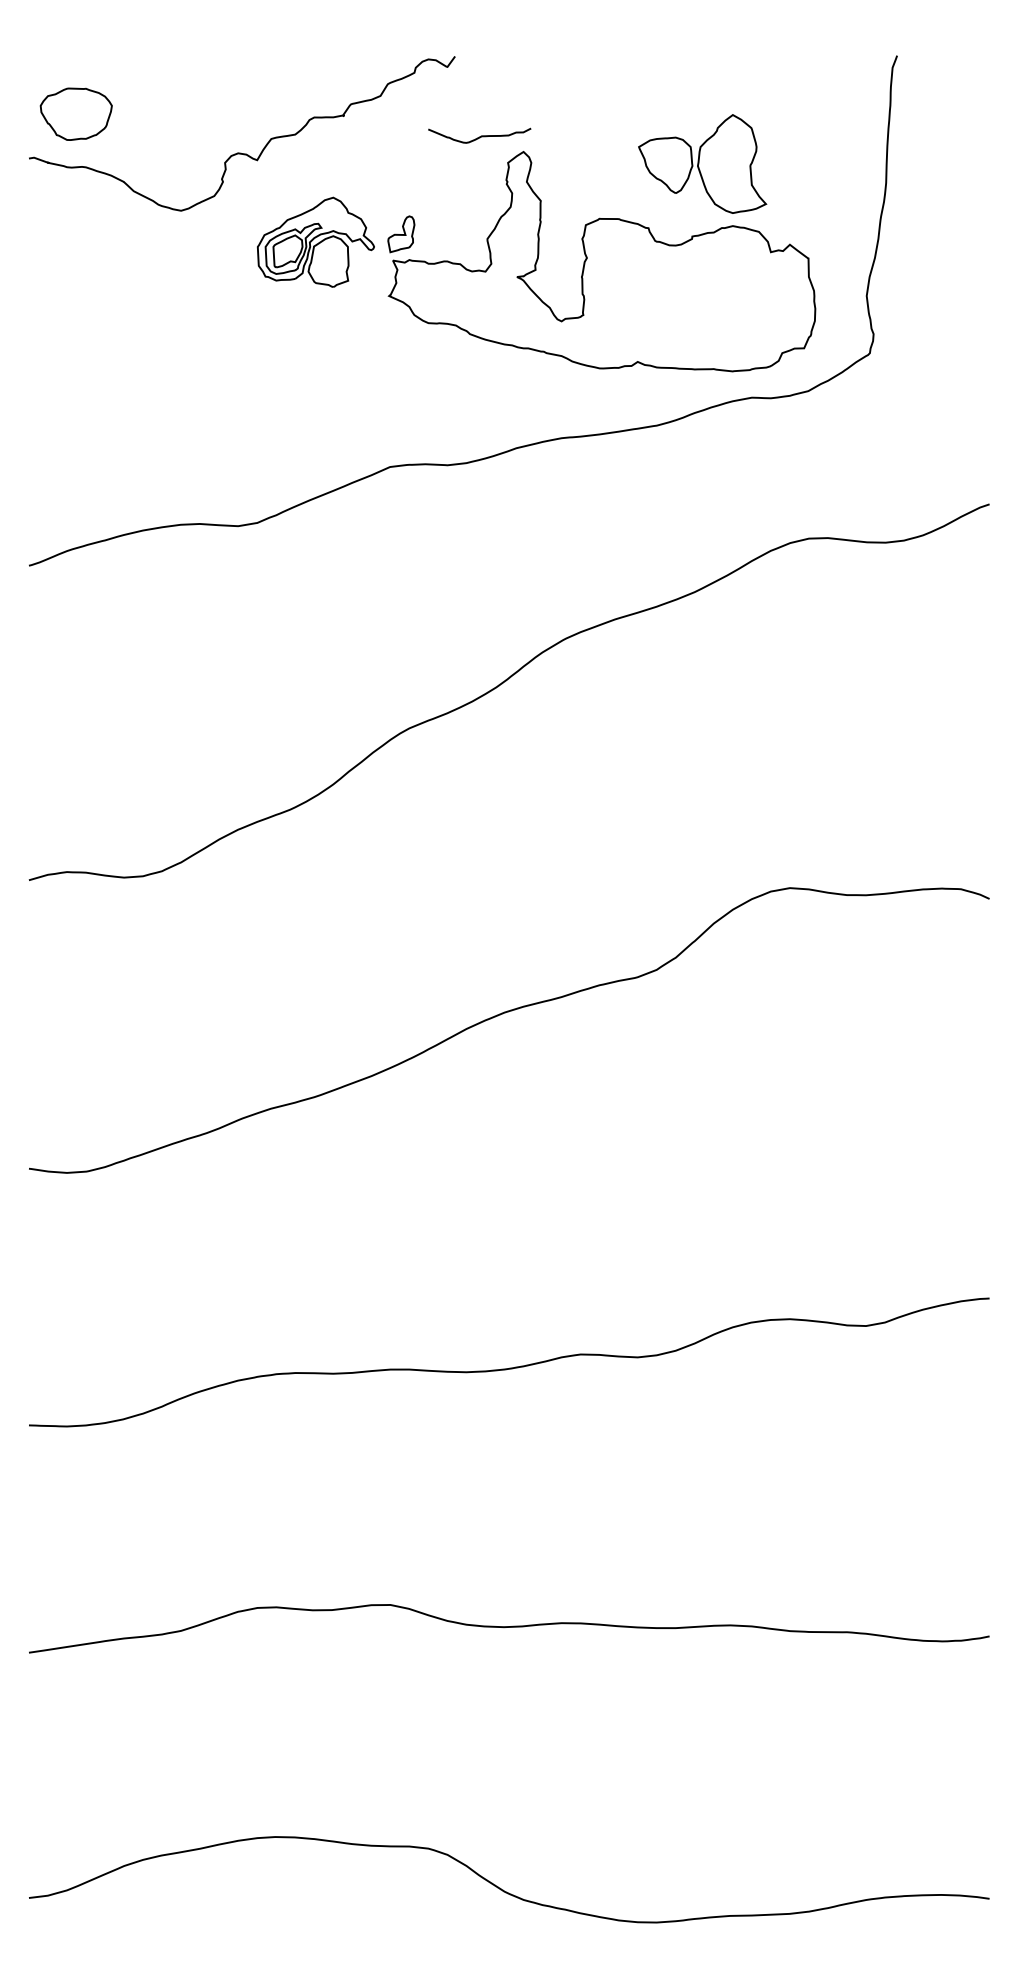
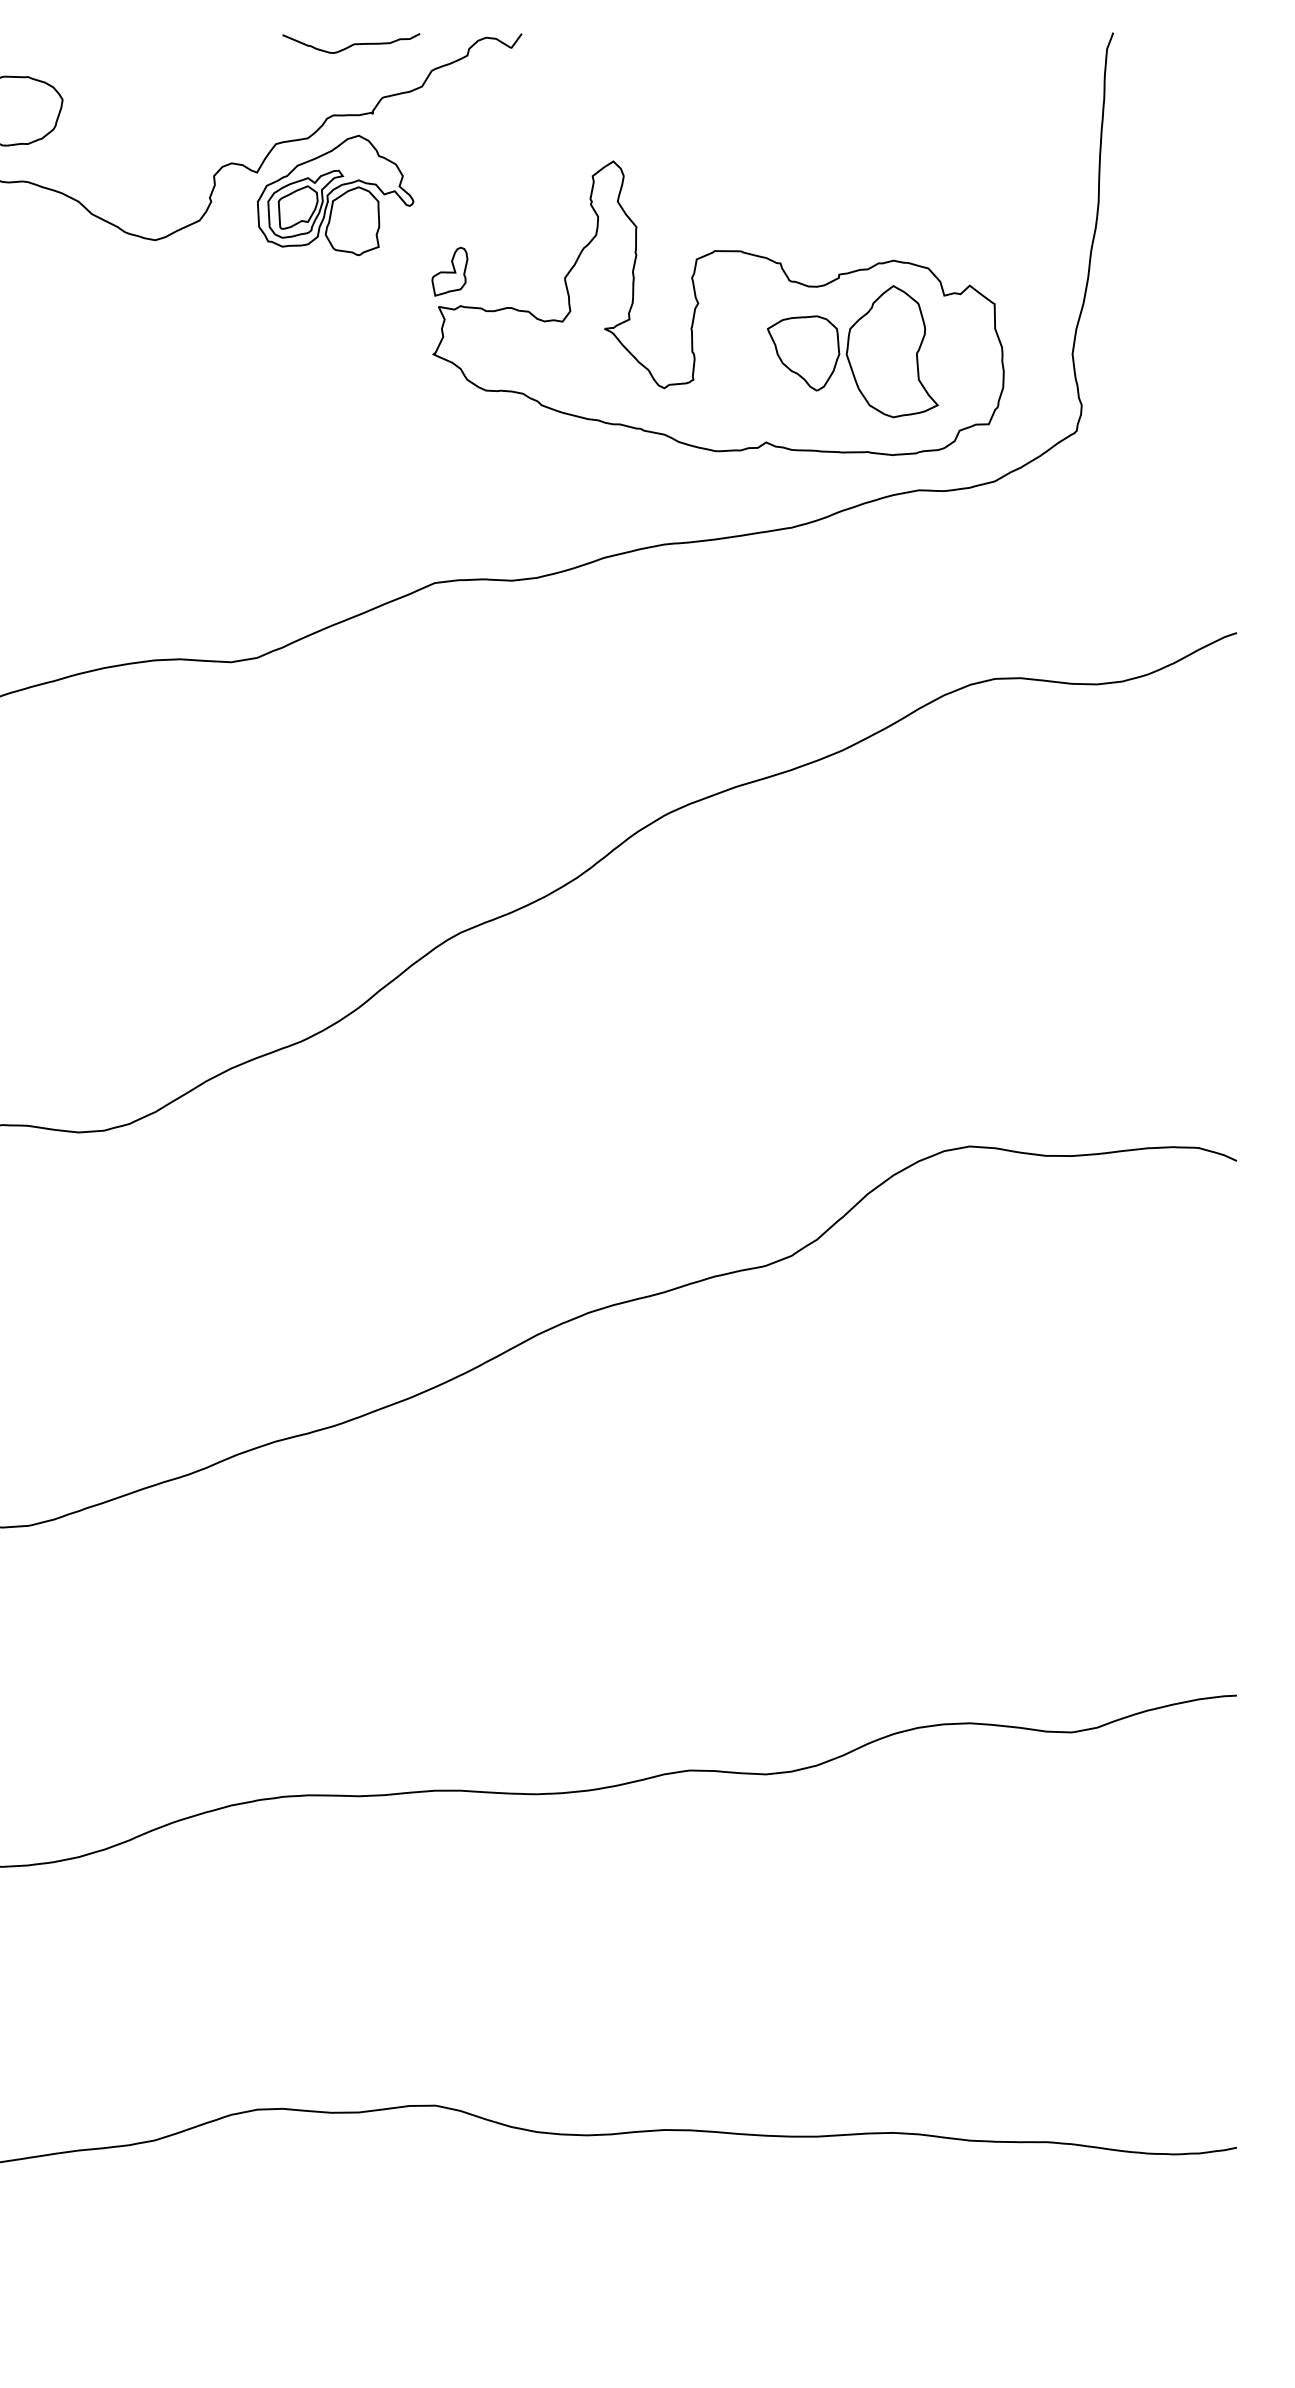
curve: (479, 136) -> (351, 44), moved
part: (702, 163) -> (852, 350), moved
part: (315, 241) -> (335, 194), moved

